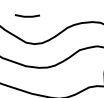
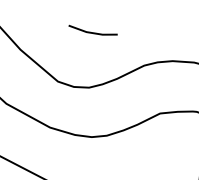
line: (26, 15) -> (91, 30), moved

